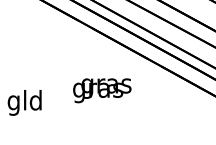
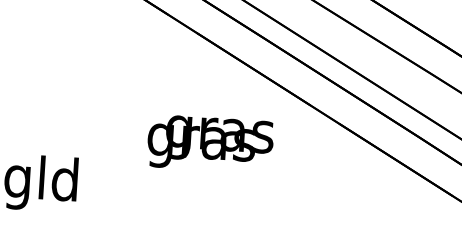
text: (102, 90) -> (210, 143), moved

